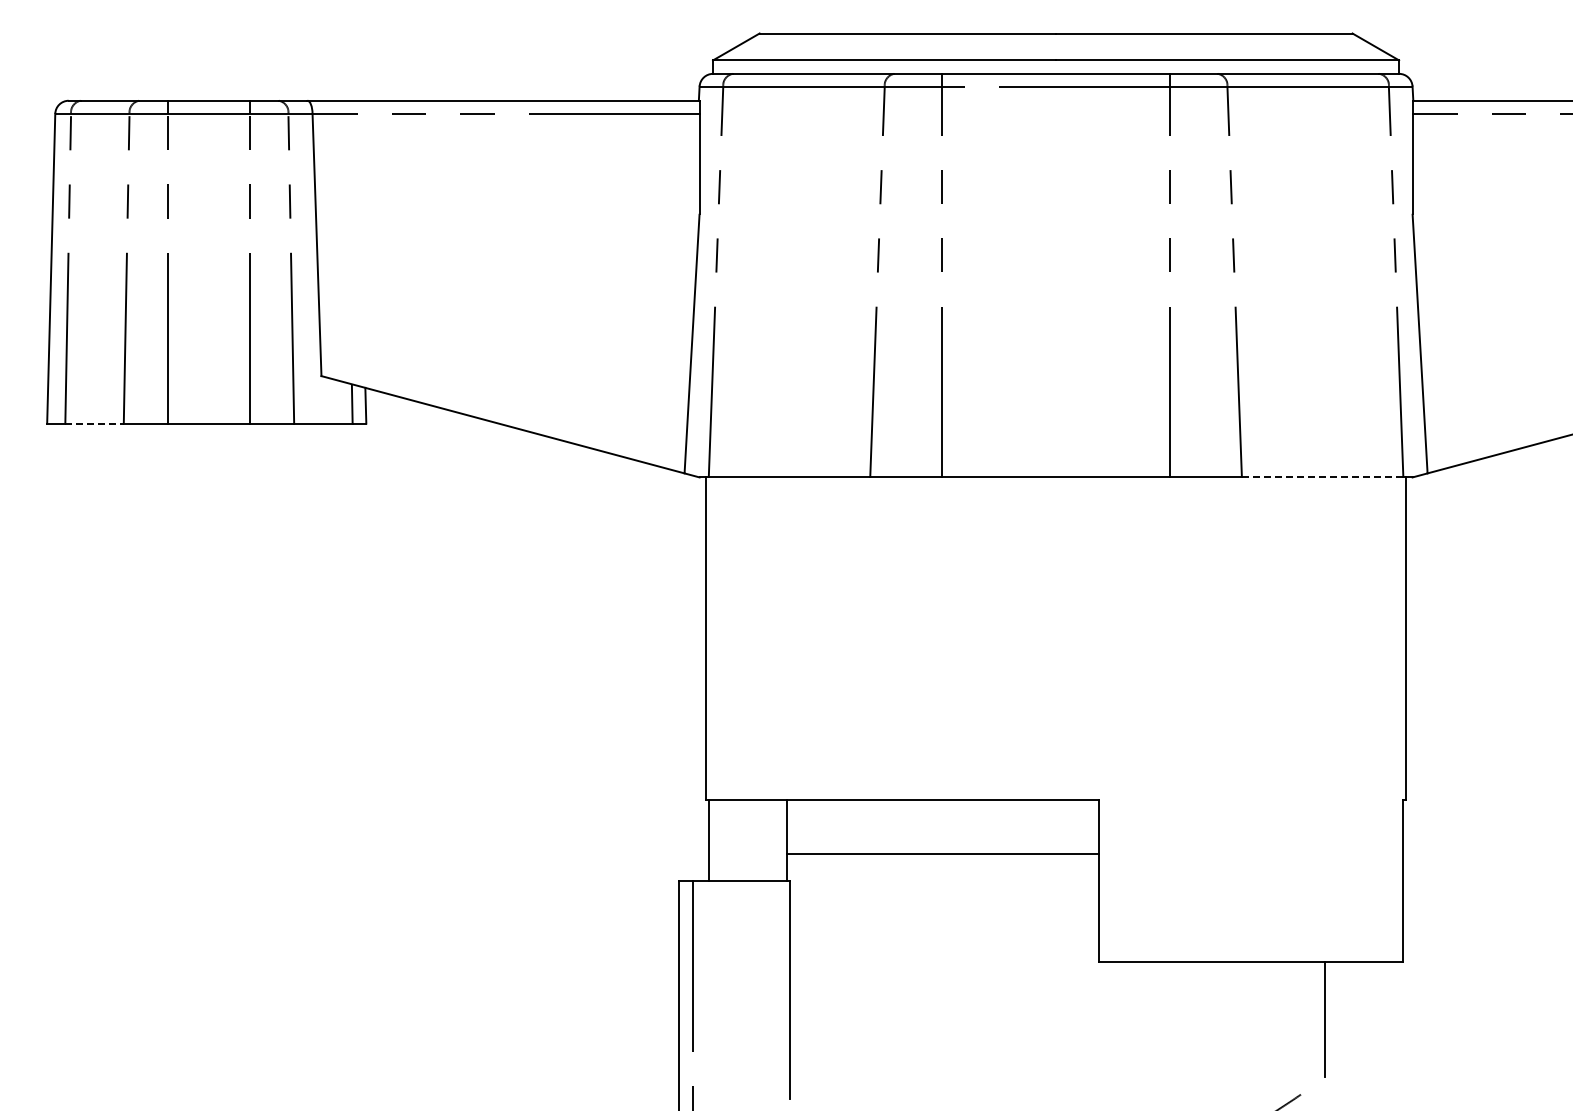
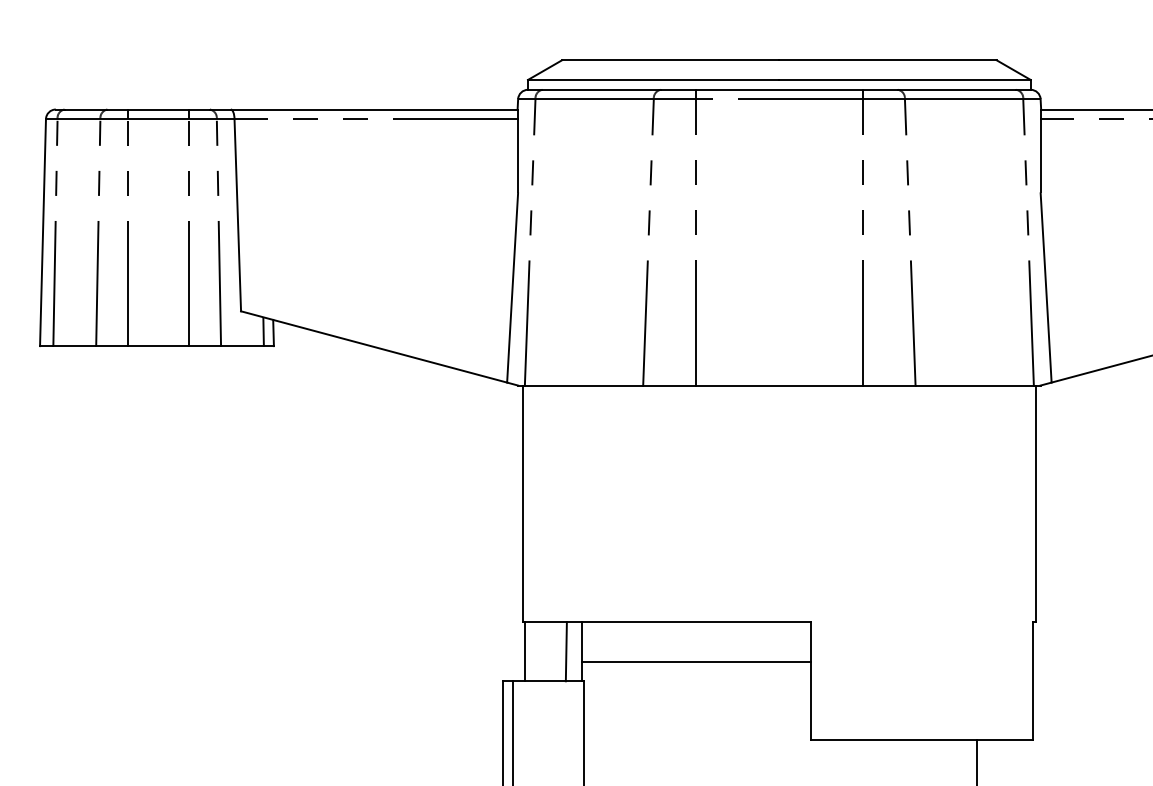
line: (95, 423) -> (75, 346), dashed -> solid
line: (1322, 477) -> (974, 385), dashed -> solid
line: (765, 840) -> (566, 651), added

